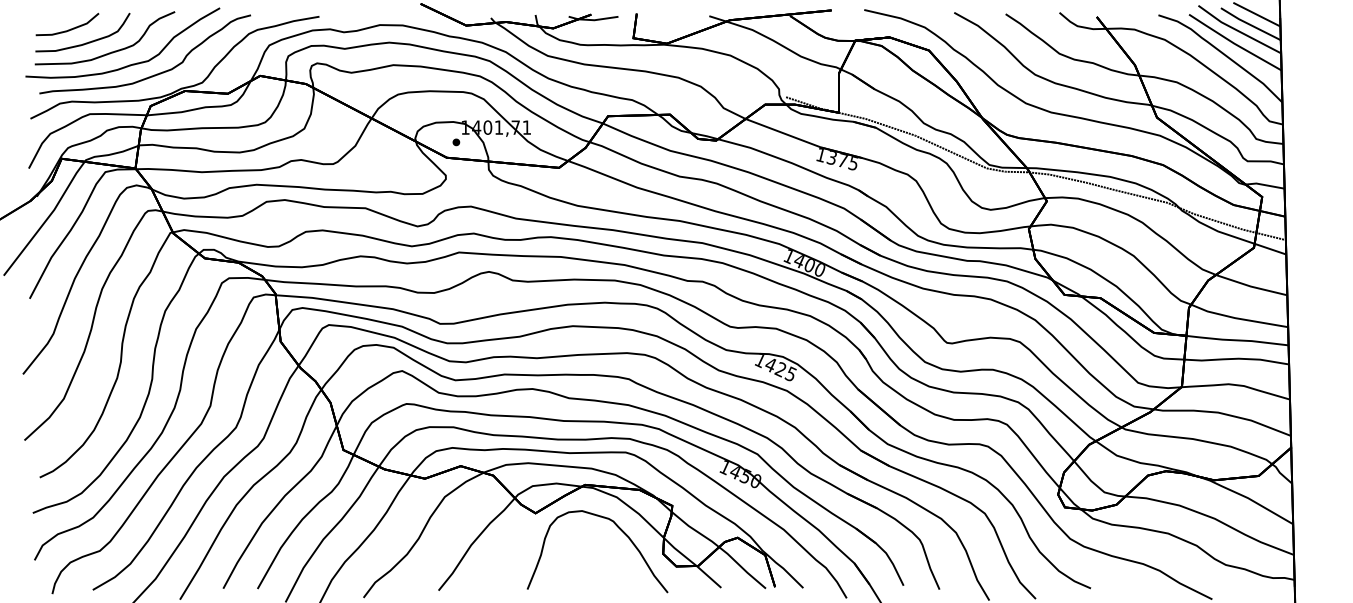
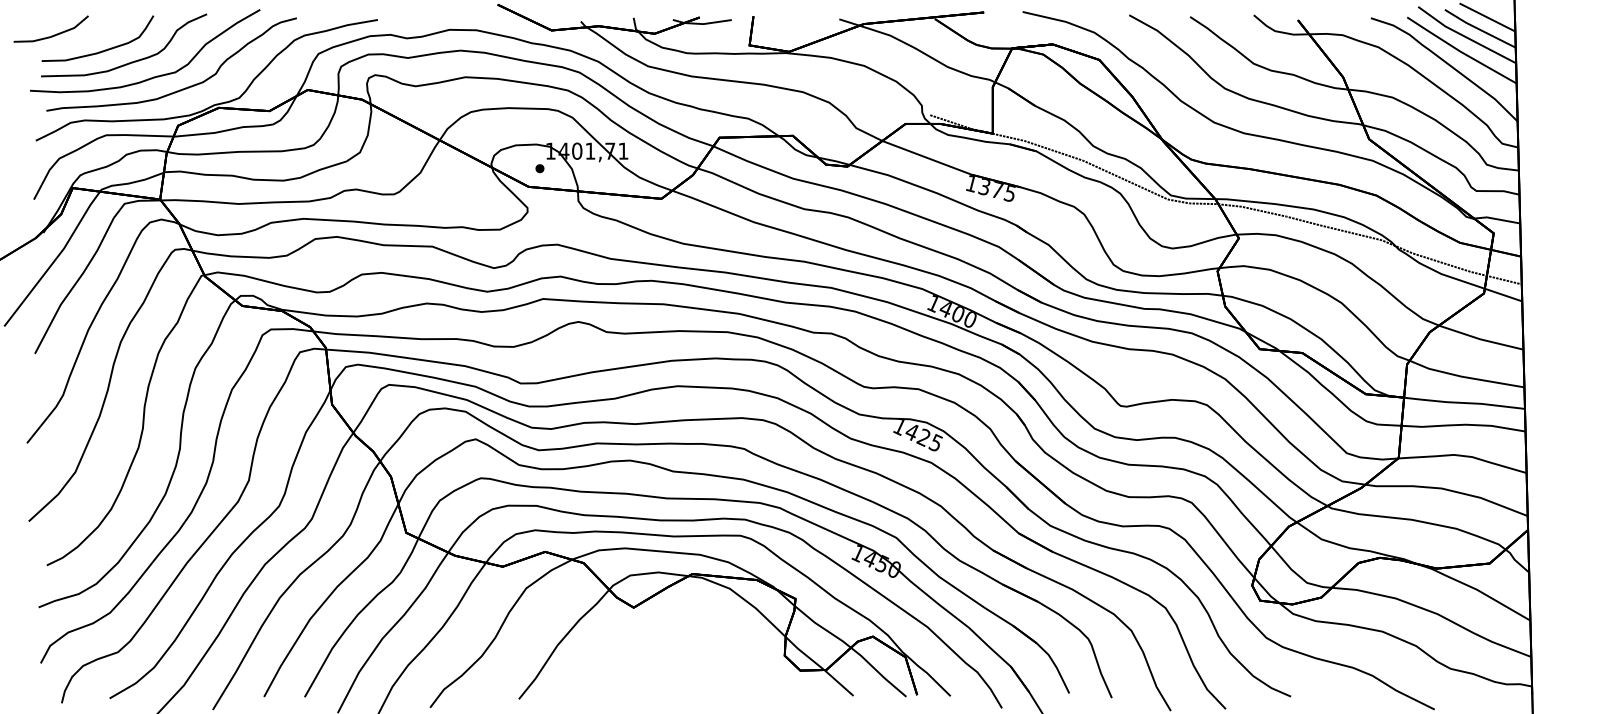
line: (70, 28) -> (54, 33), moved
curve: (619, 529) -> (733, 626), removed

